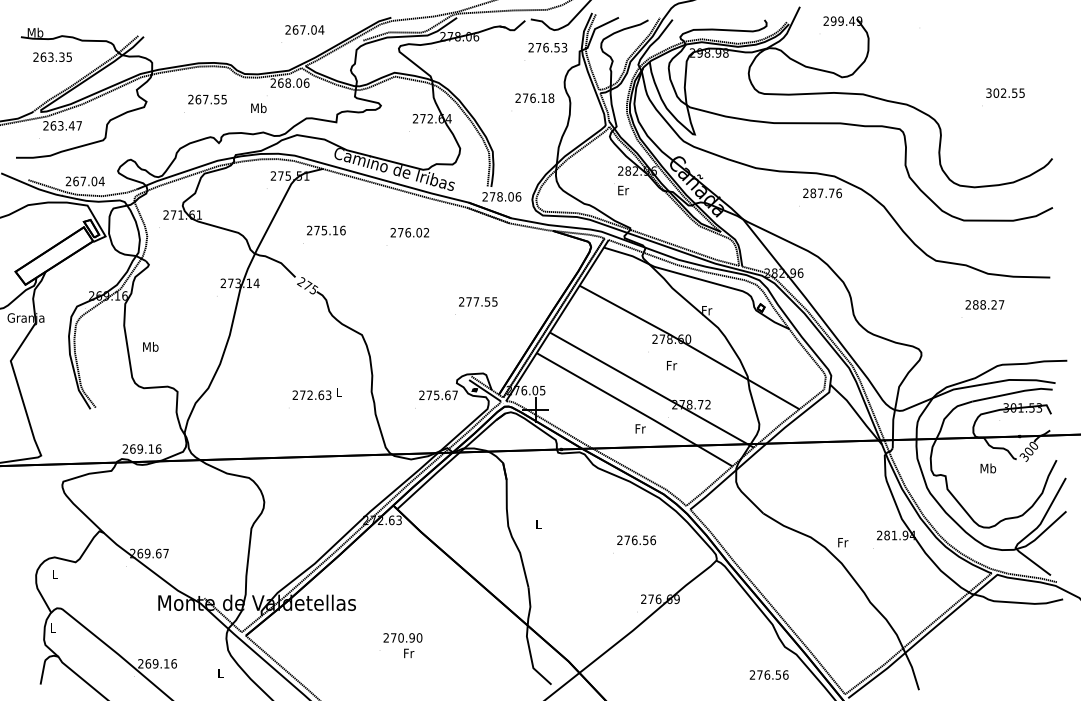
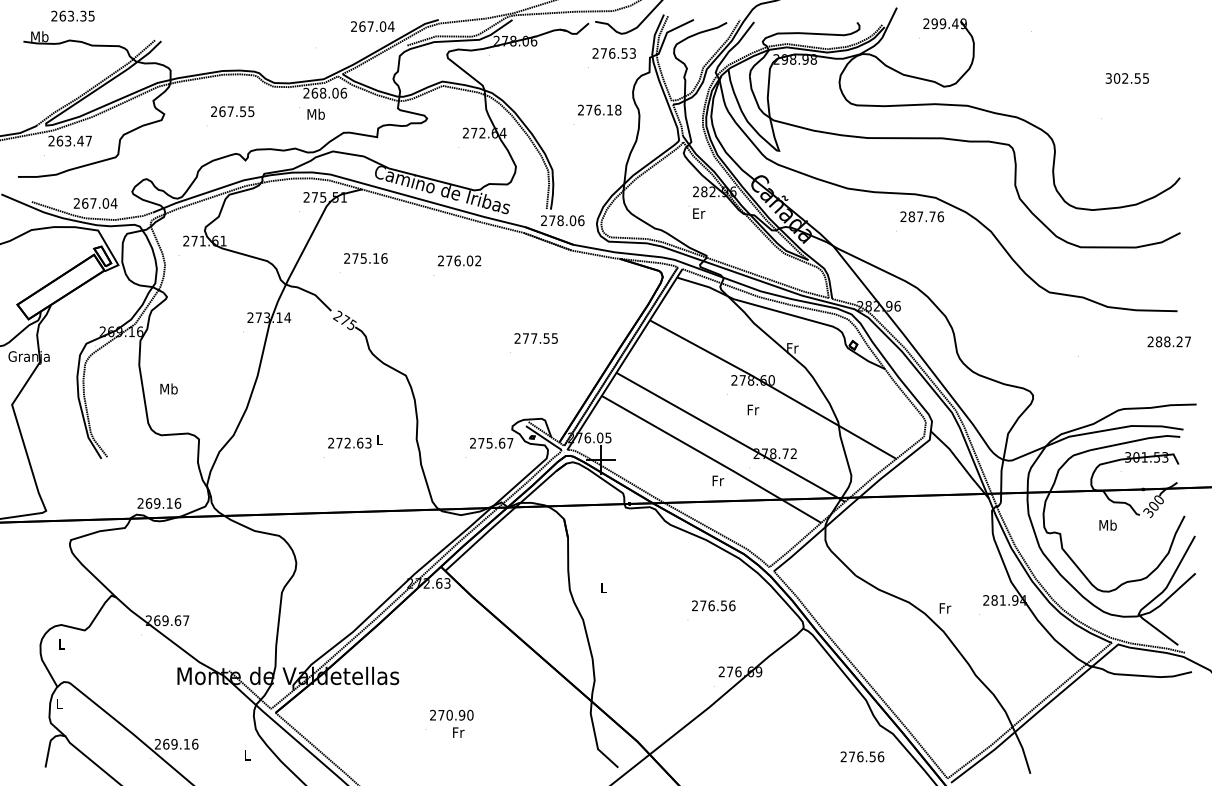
text: (304, 29) -> (372, 26), moved
text: (52, 56) -> (72, 15), moved
text: (1004, 93) -> (1126, 78), moved
text: (258, 107) -> (315, 113), moved
text: (984, 304) -> (1168, 341), moved

